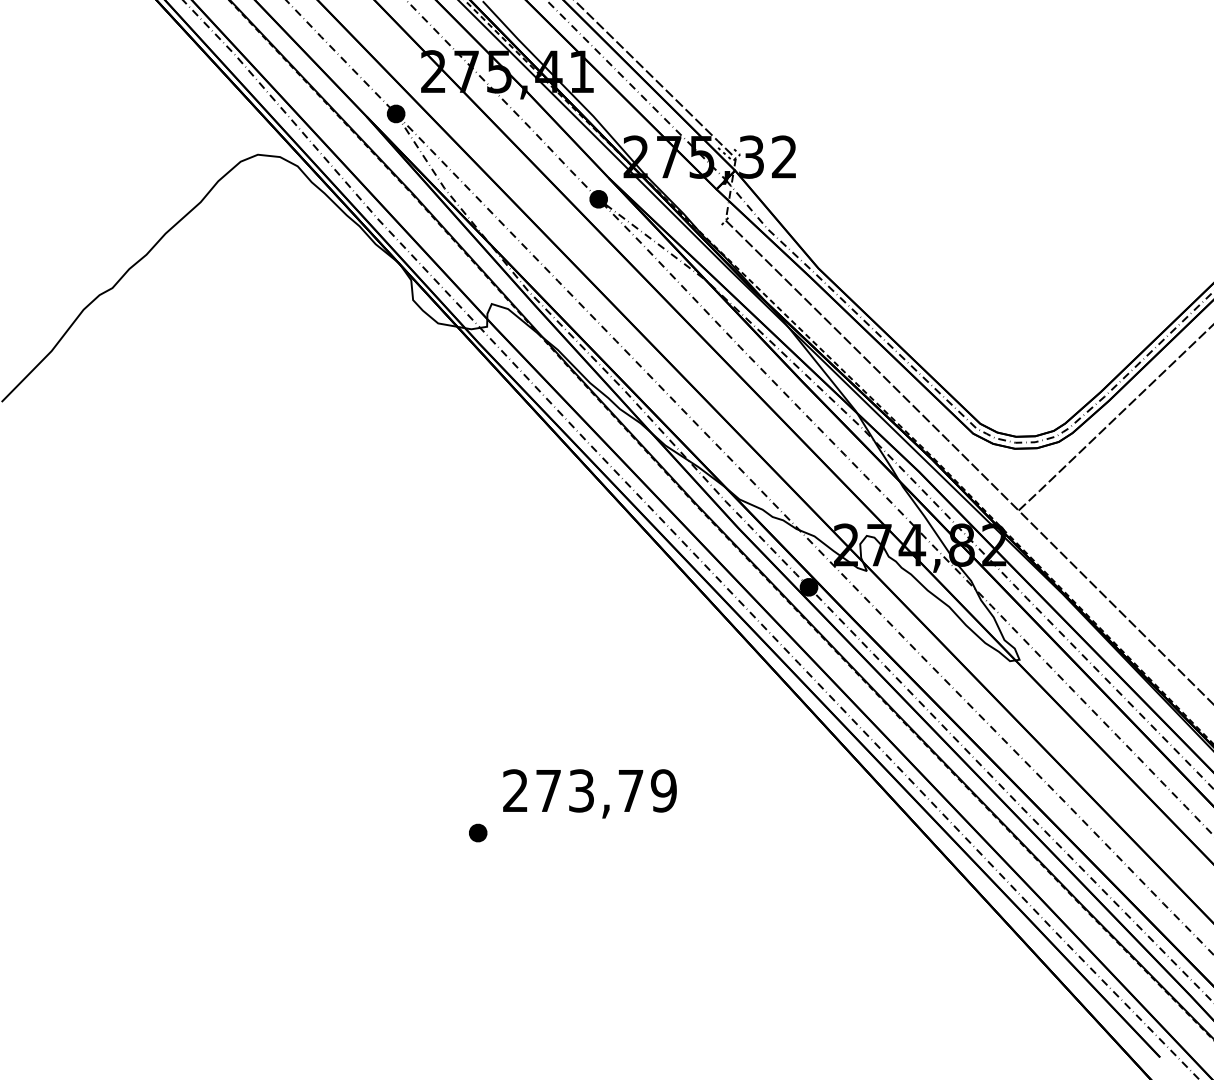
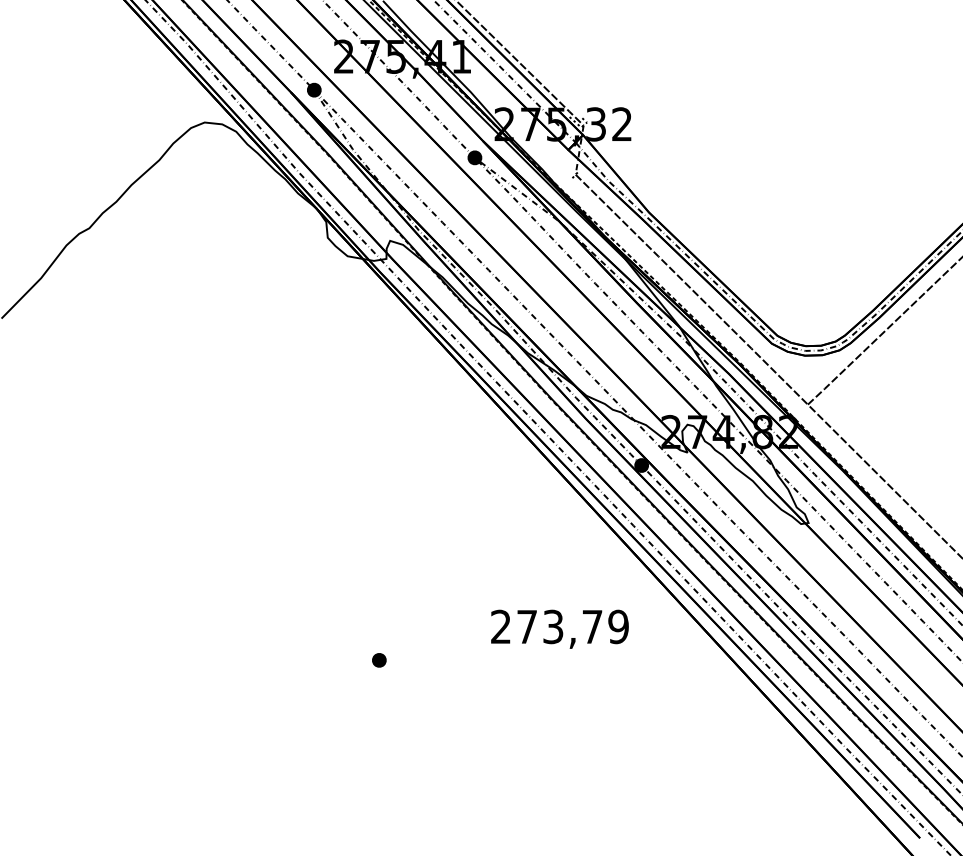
text: (589, 793) -> (559, 629), moved

